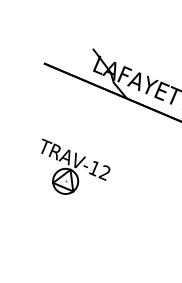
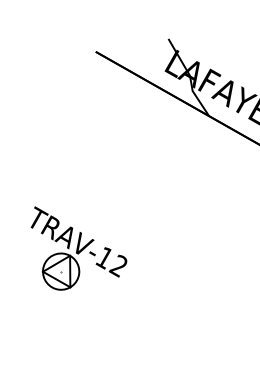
part: (75, 166) -> (77, 251), moved

